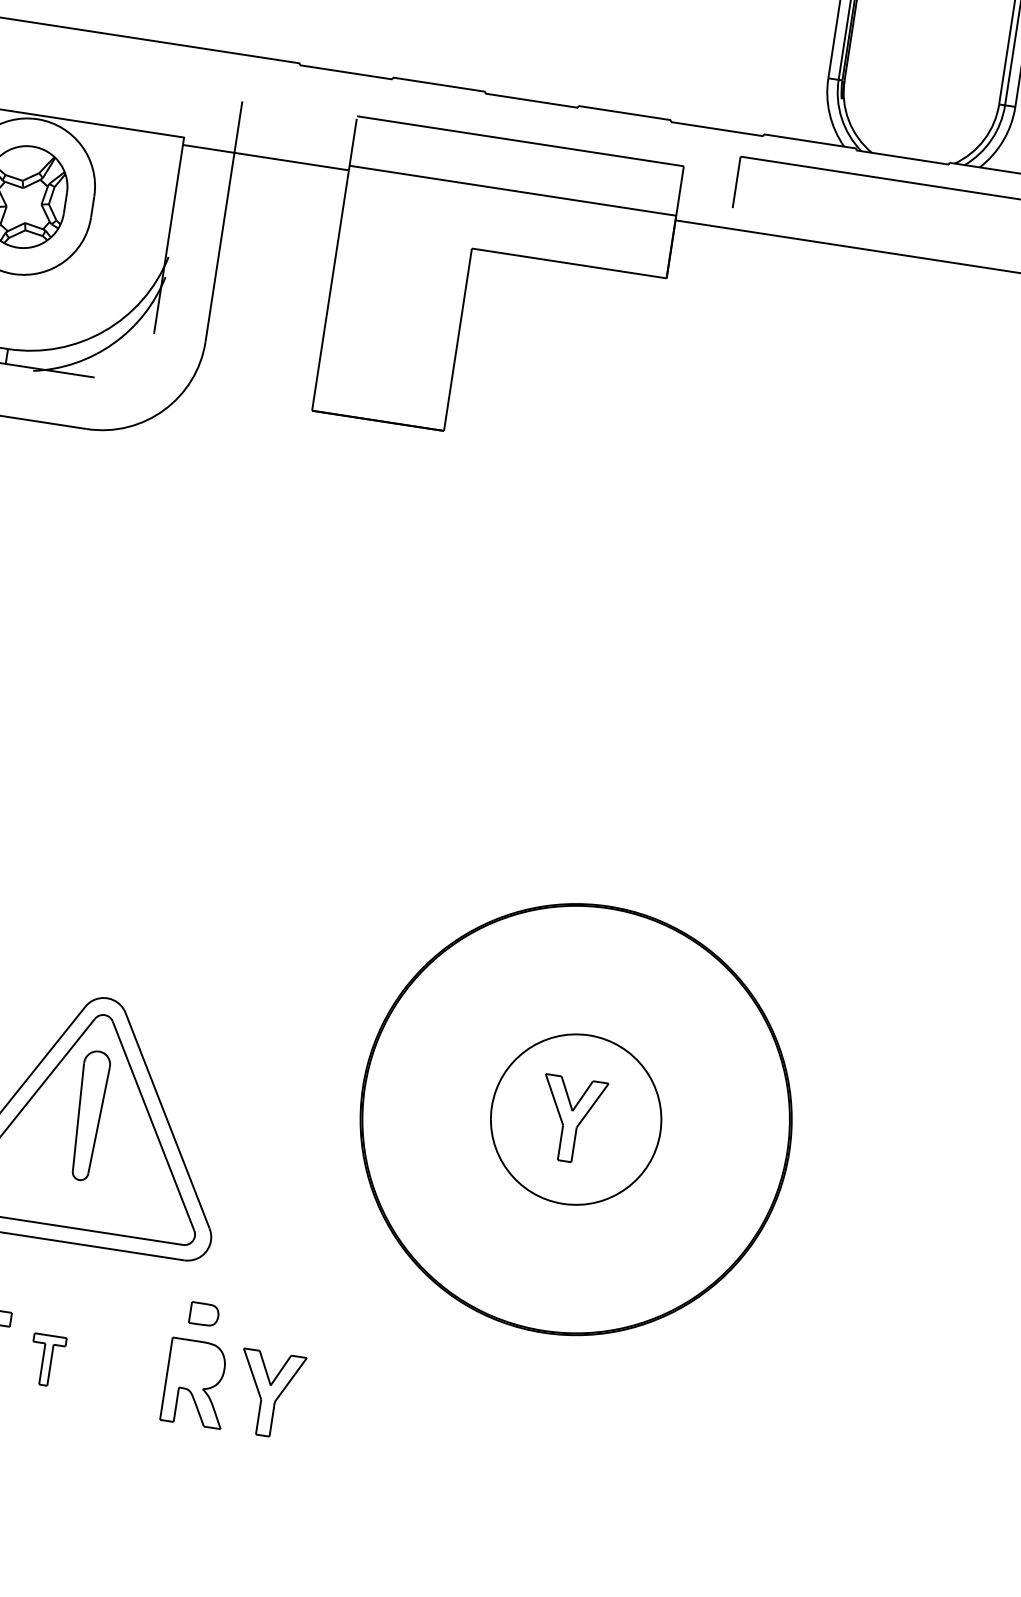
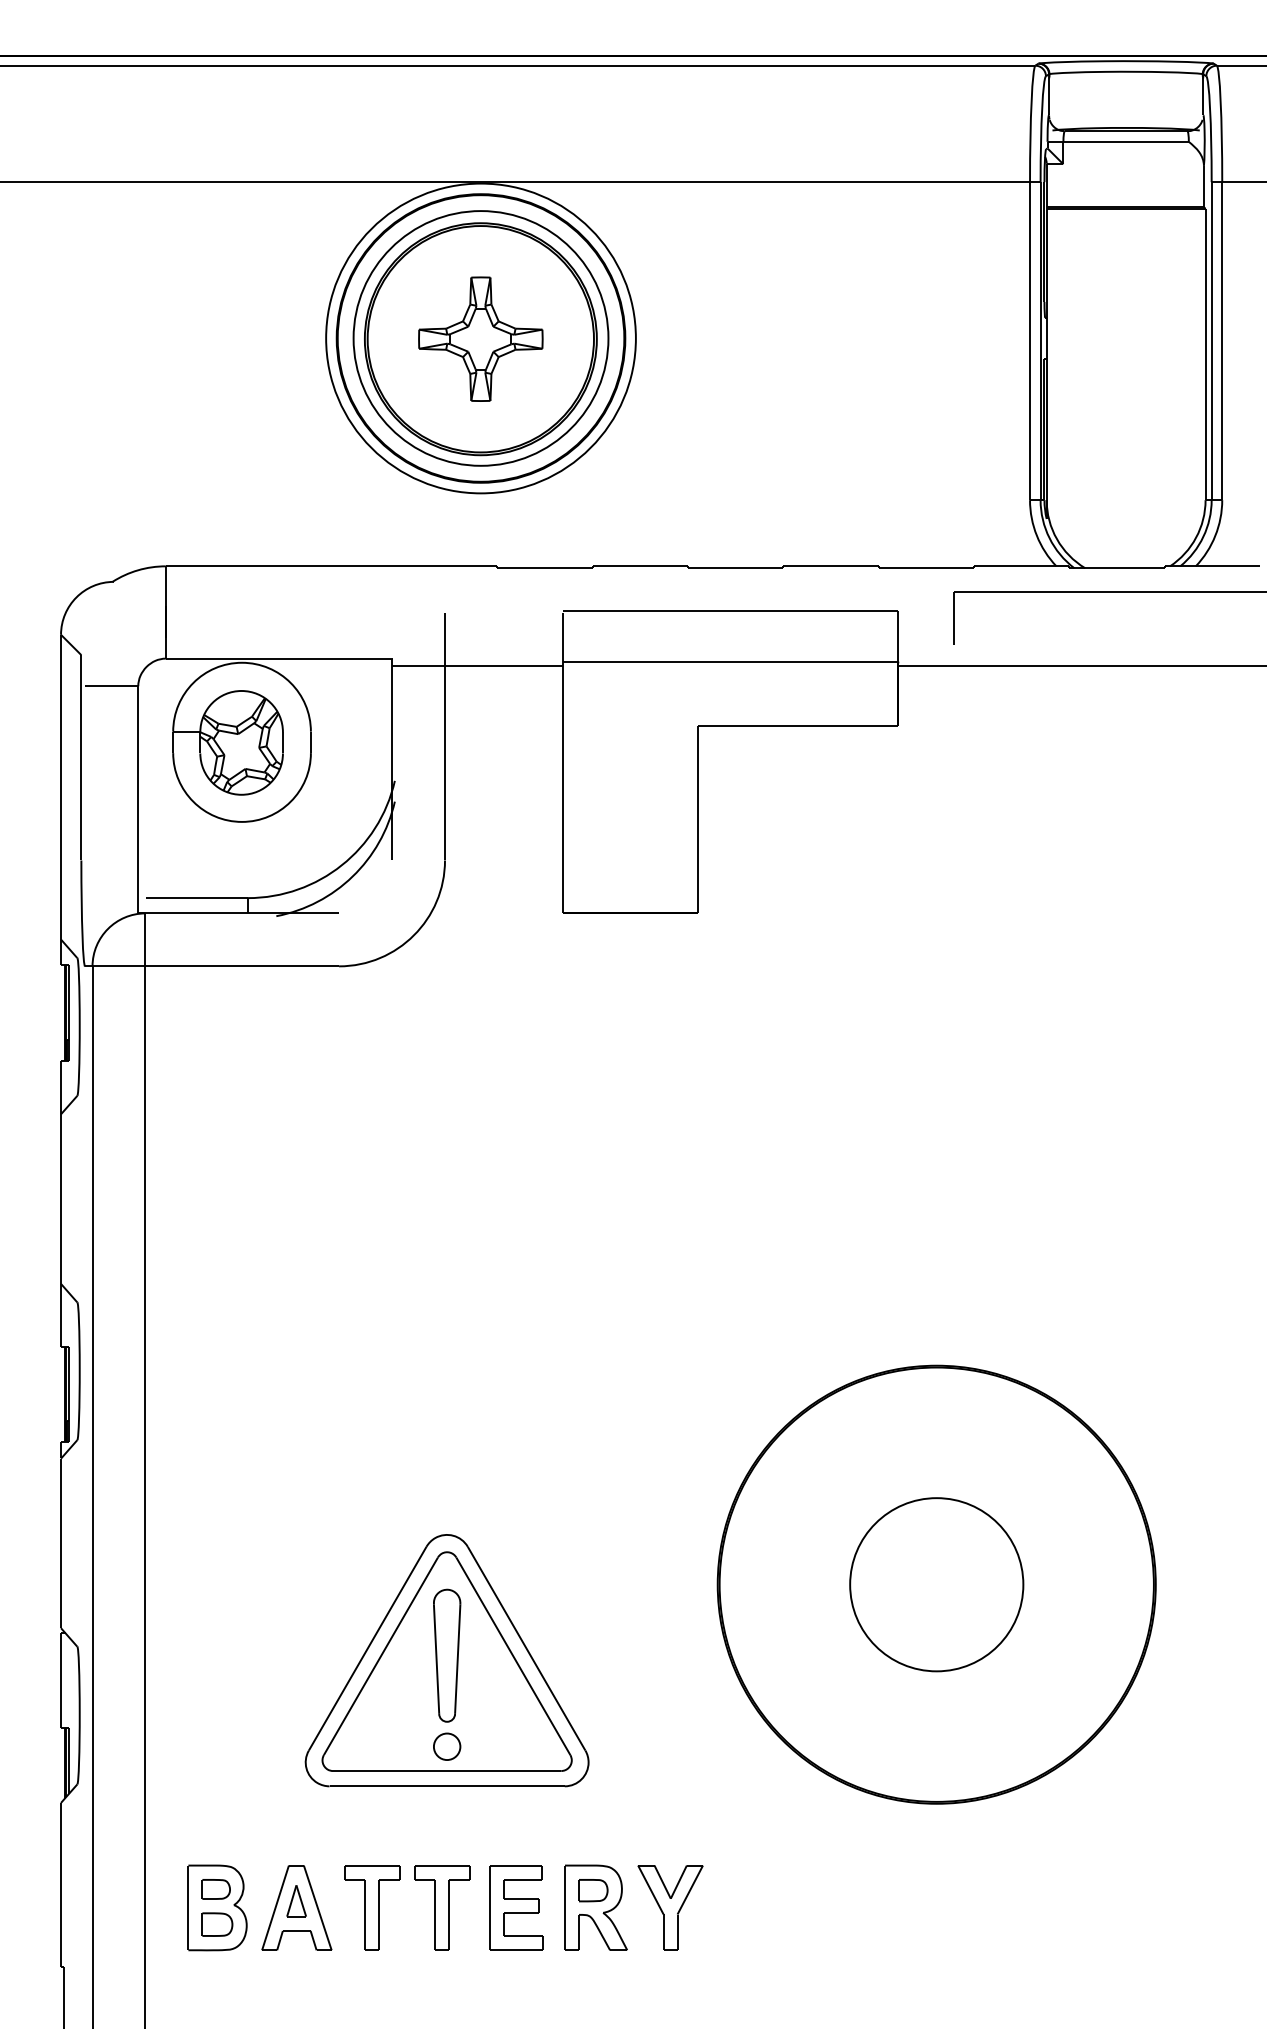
part: (570, 1119) -> (931, 1585), removed
part: (76, 1204) -> (447, 1746), added
part: (204, 1314) -> (593, 1890), moved
part: (47, 1360) -> (442, 1907), size x1.67
part: (119, 1371) -> (516, 1907), added

